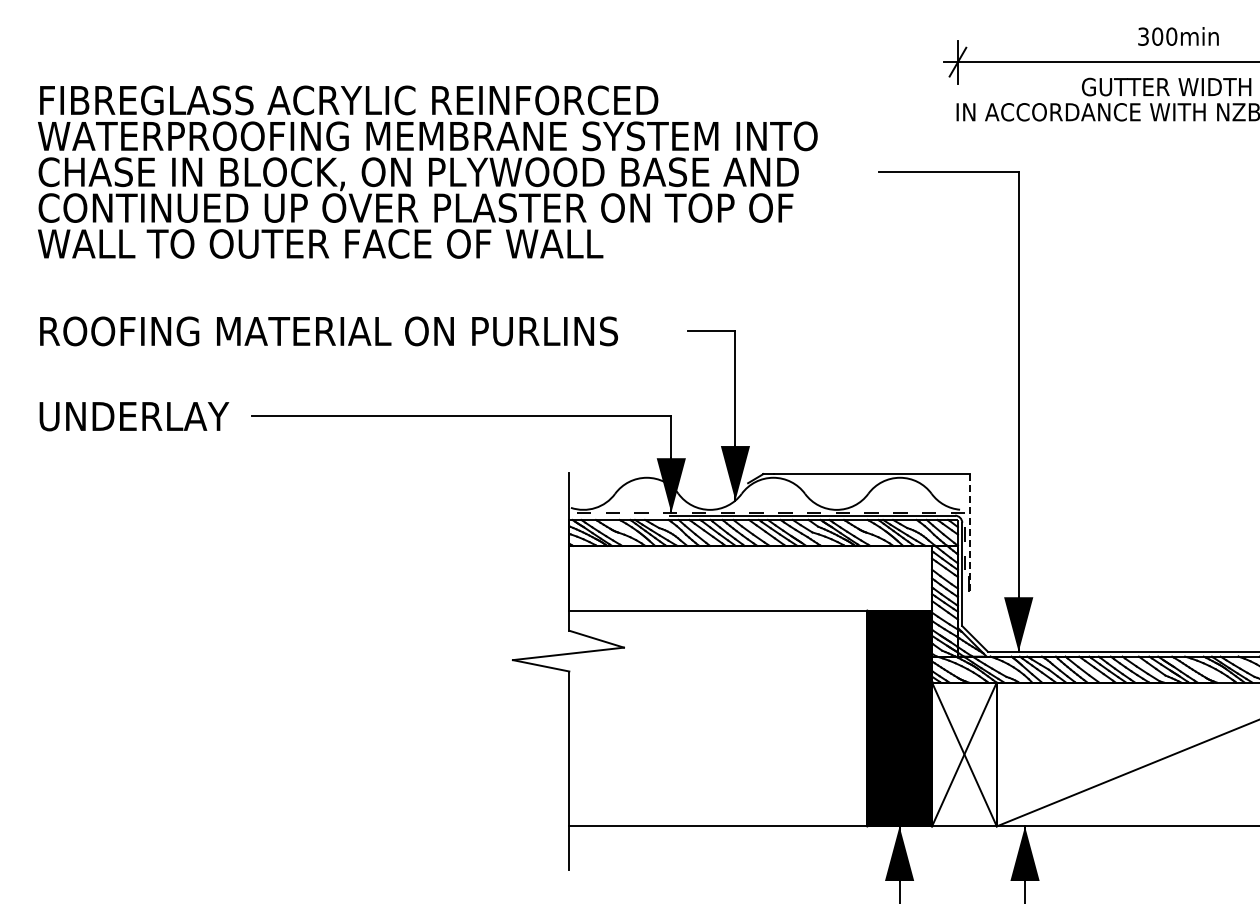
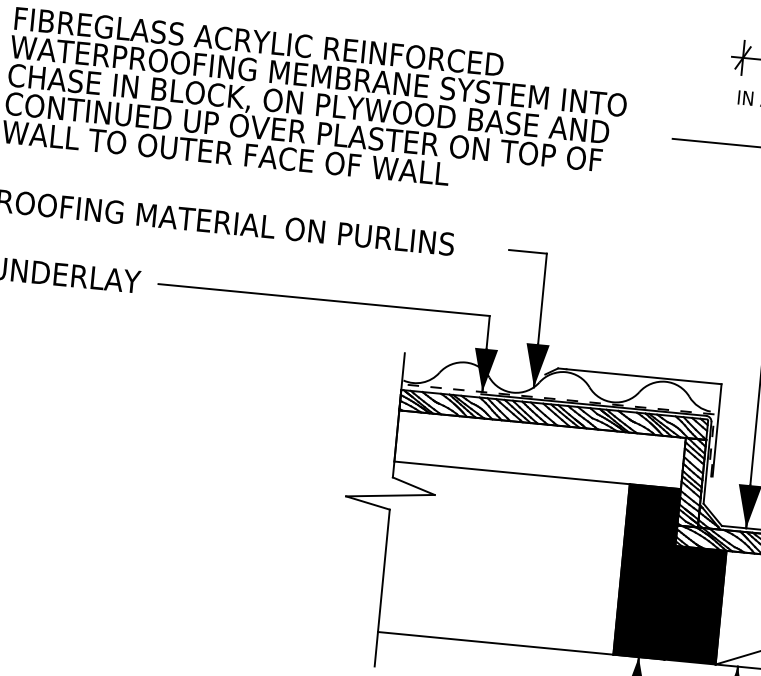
line: (970, 533) -> (717, 431), dashed -> solid
fill: (964, 754) -> (695, 605), added

